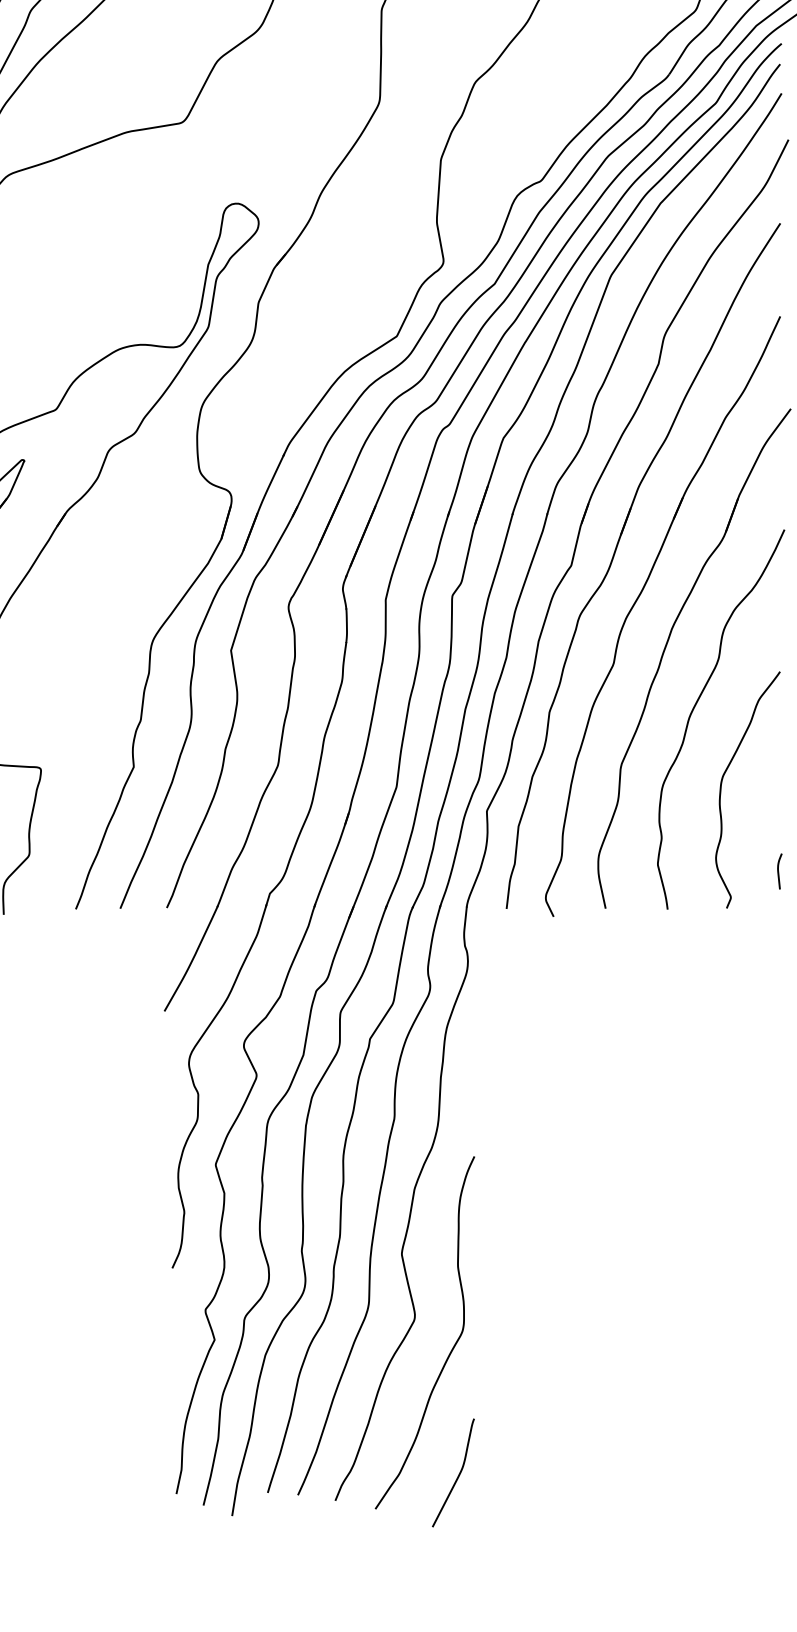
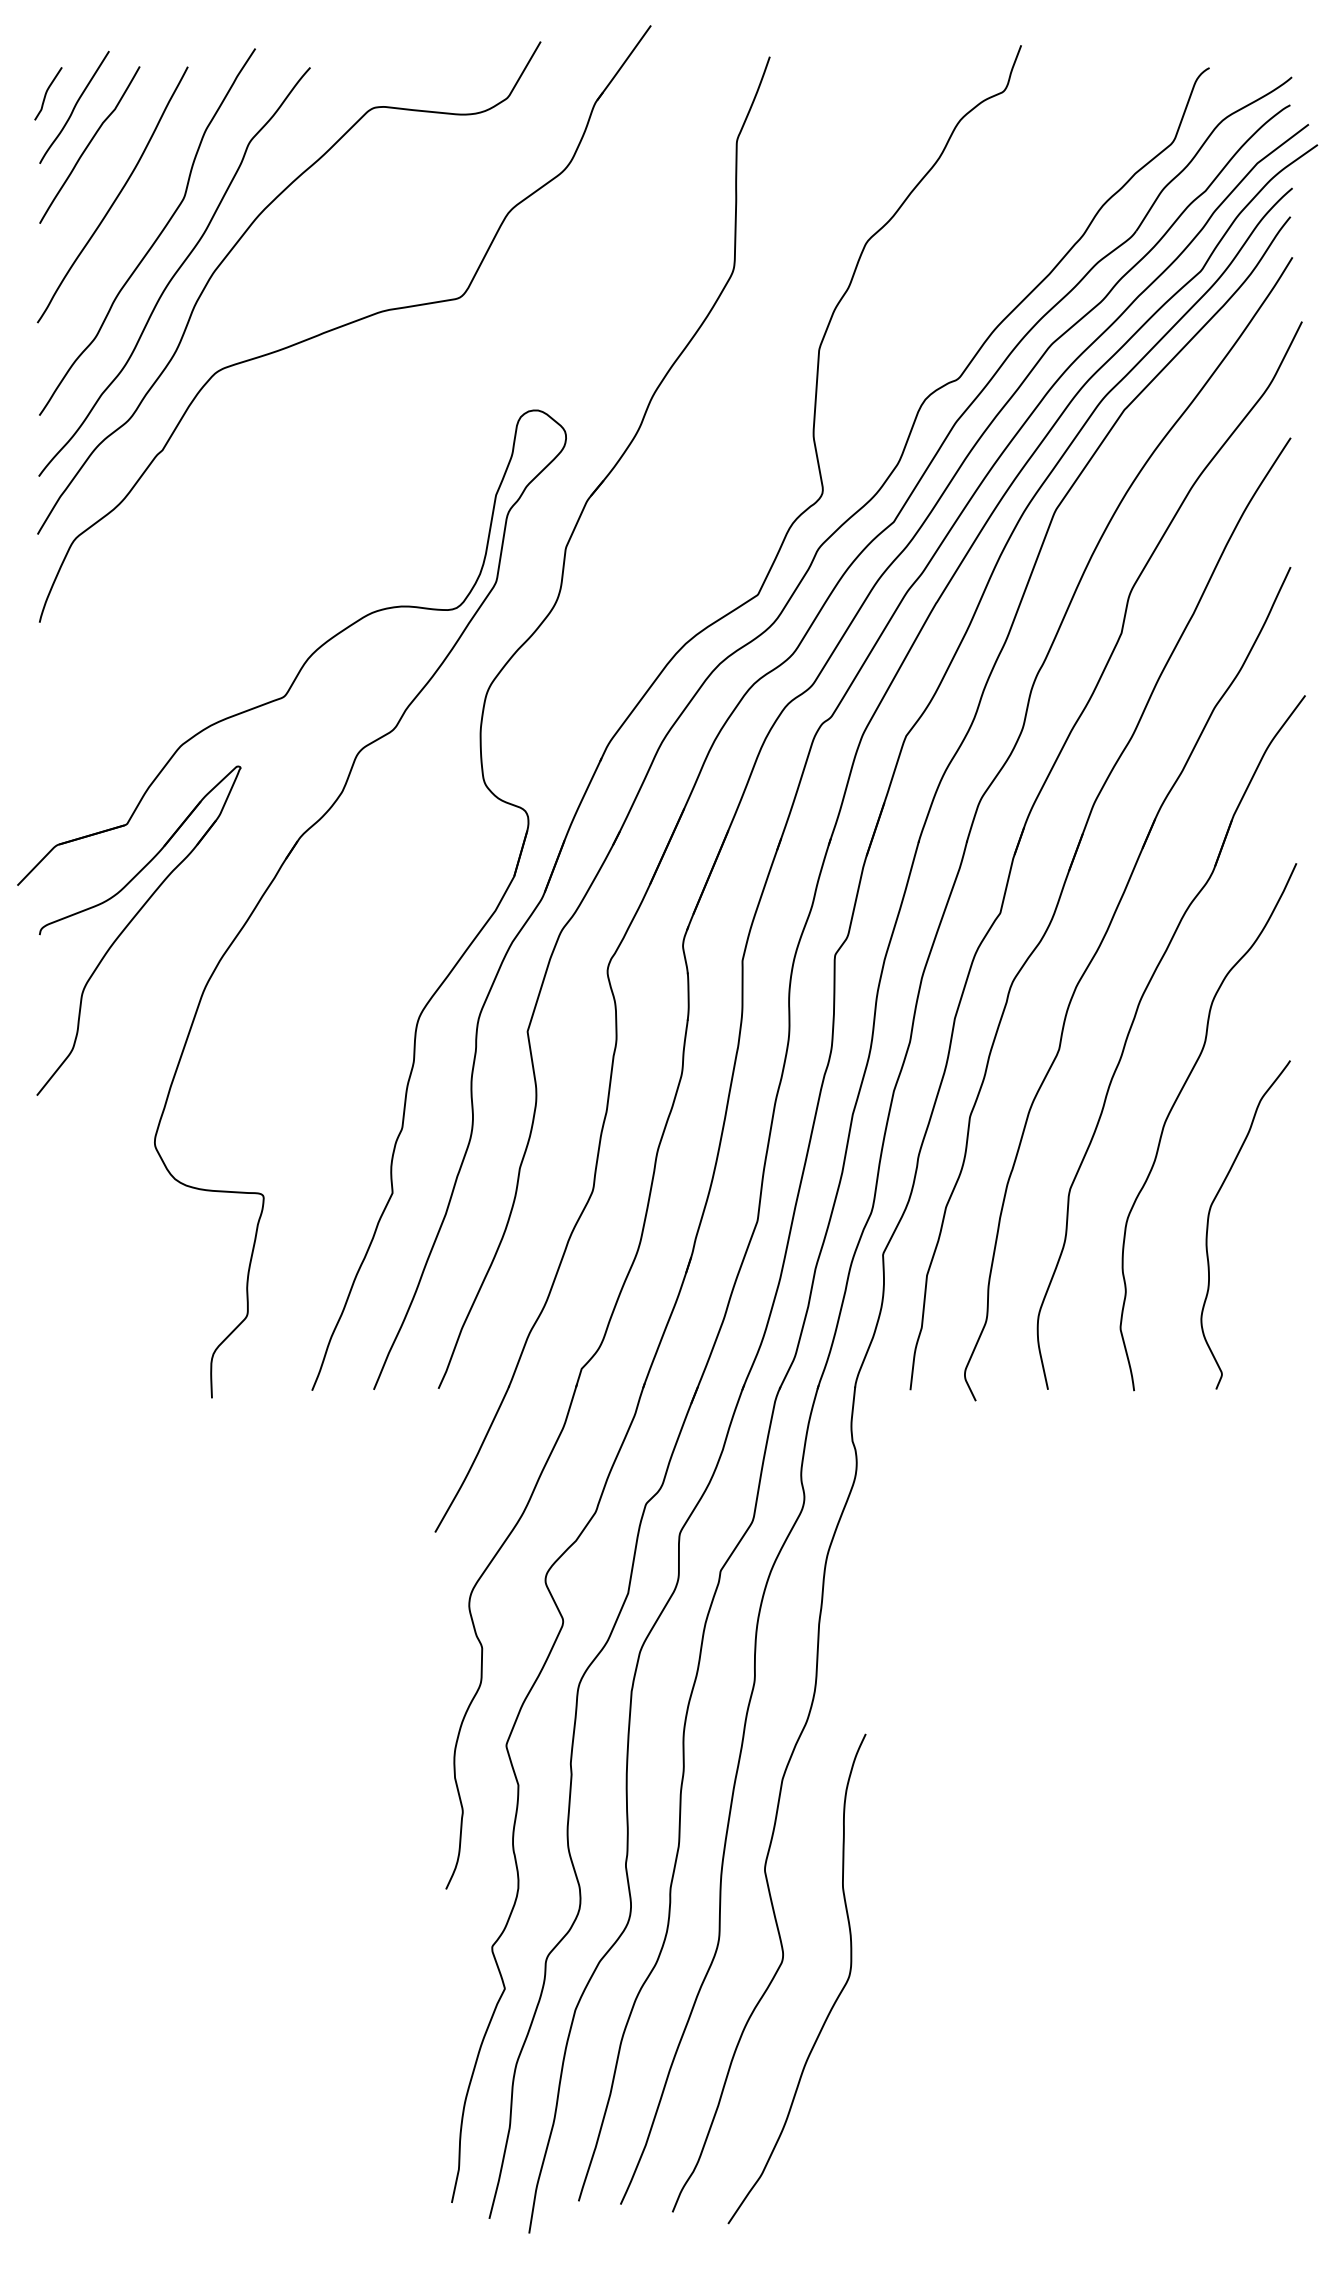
curve: (778, 871) -> (1288, 1338), removed
curve: (458, 1475) -> (843, 2176), removed

